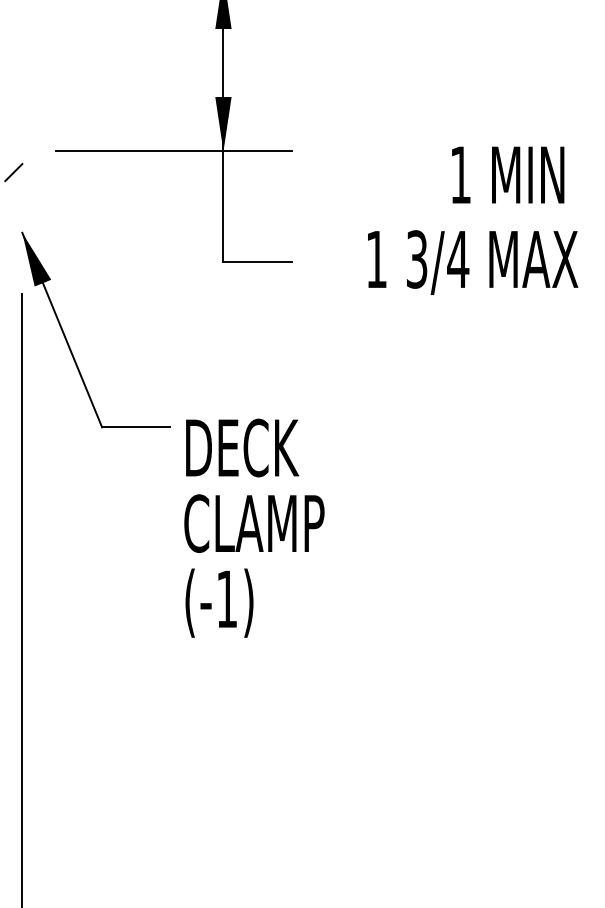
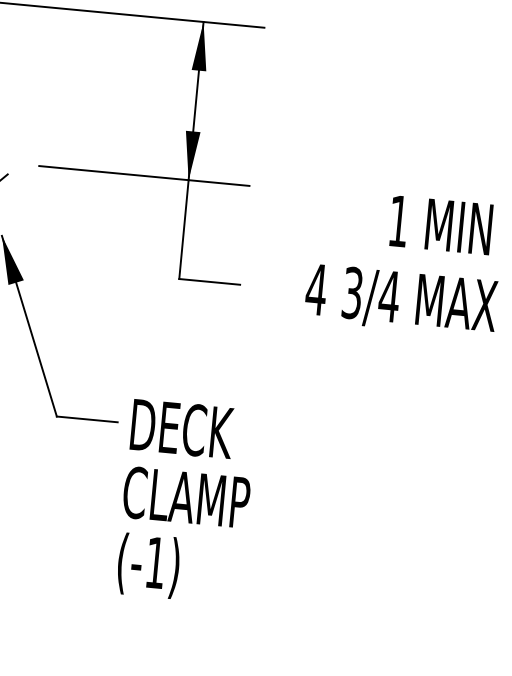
text: (376, 259) -> (316, 289), 1 -> 4
text: (254, 527) -> (186, 501), moved

